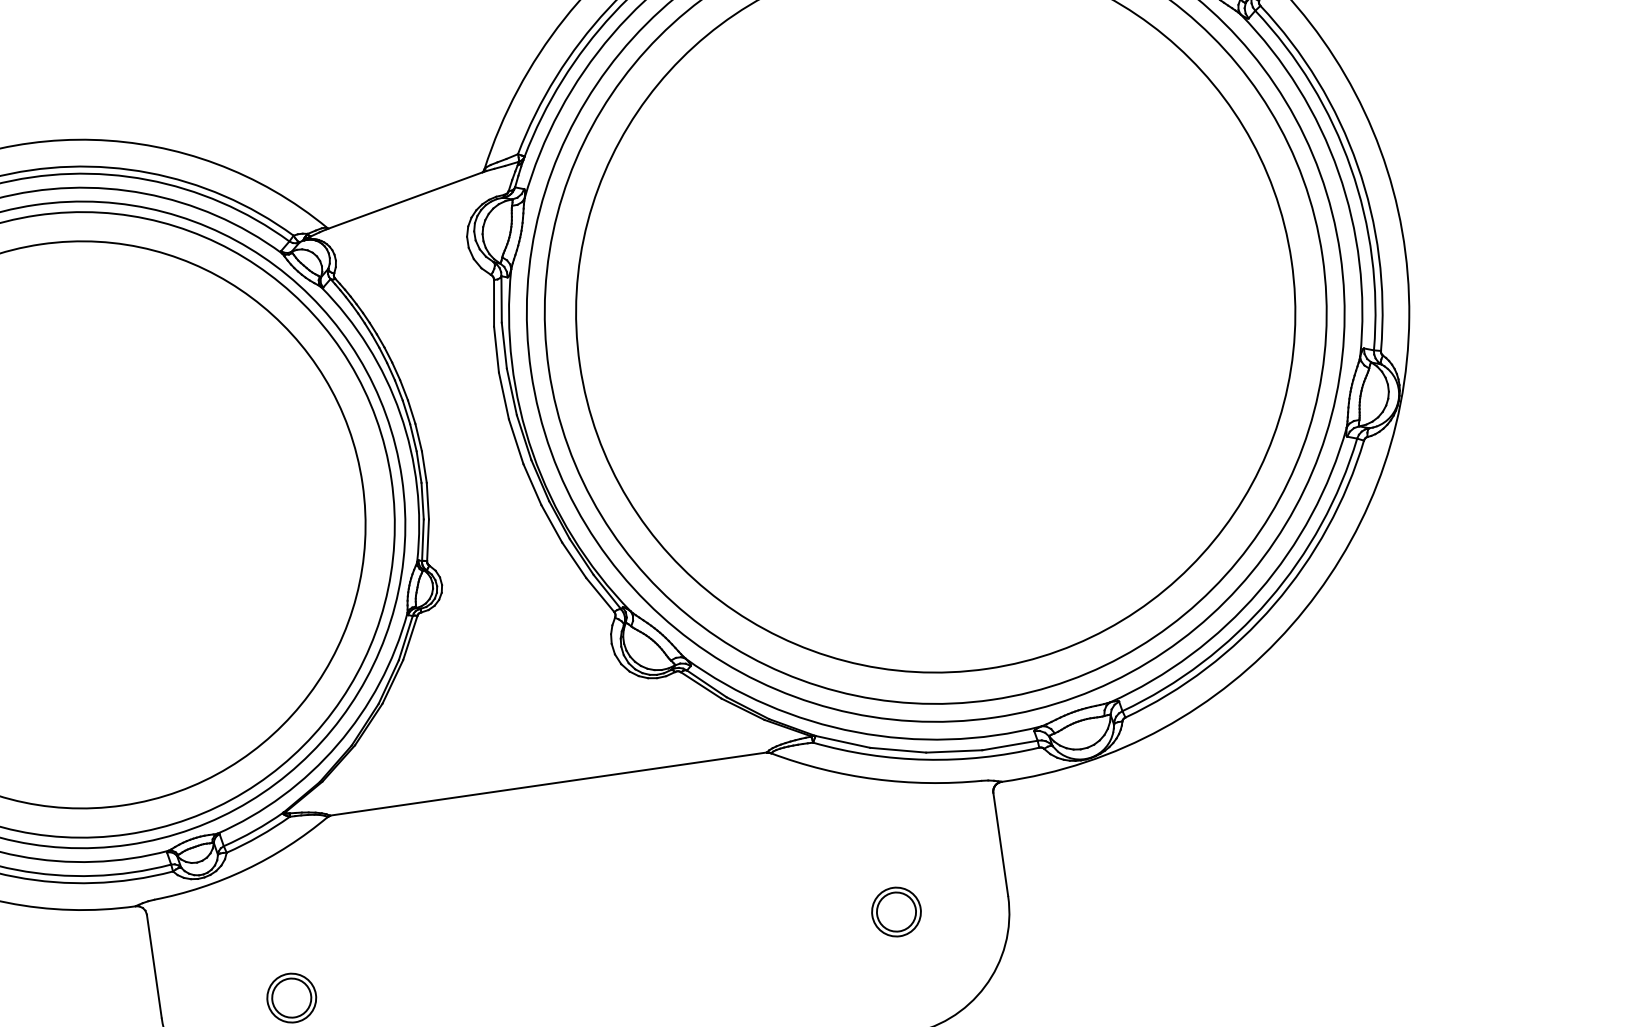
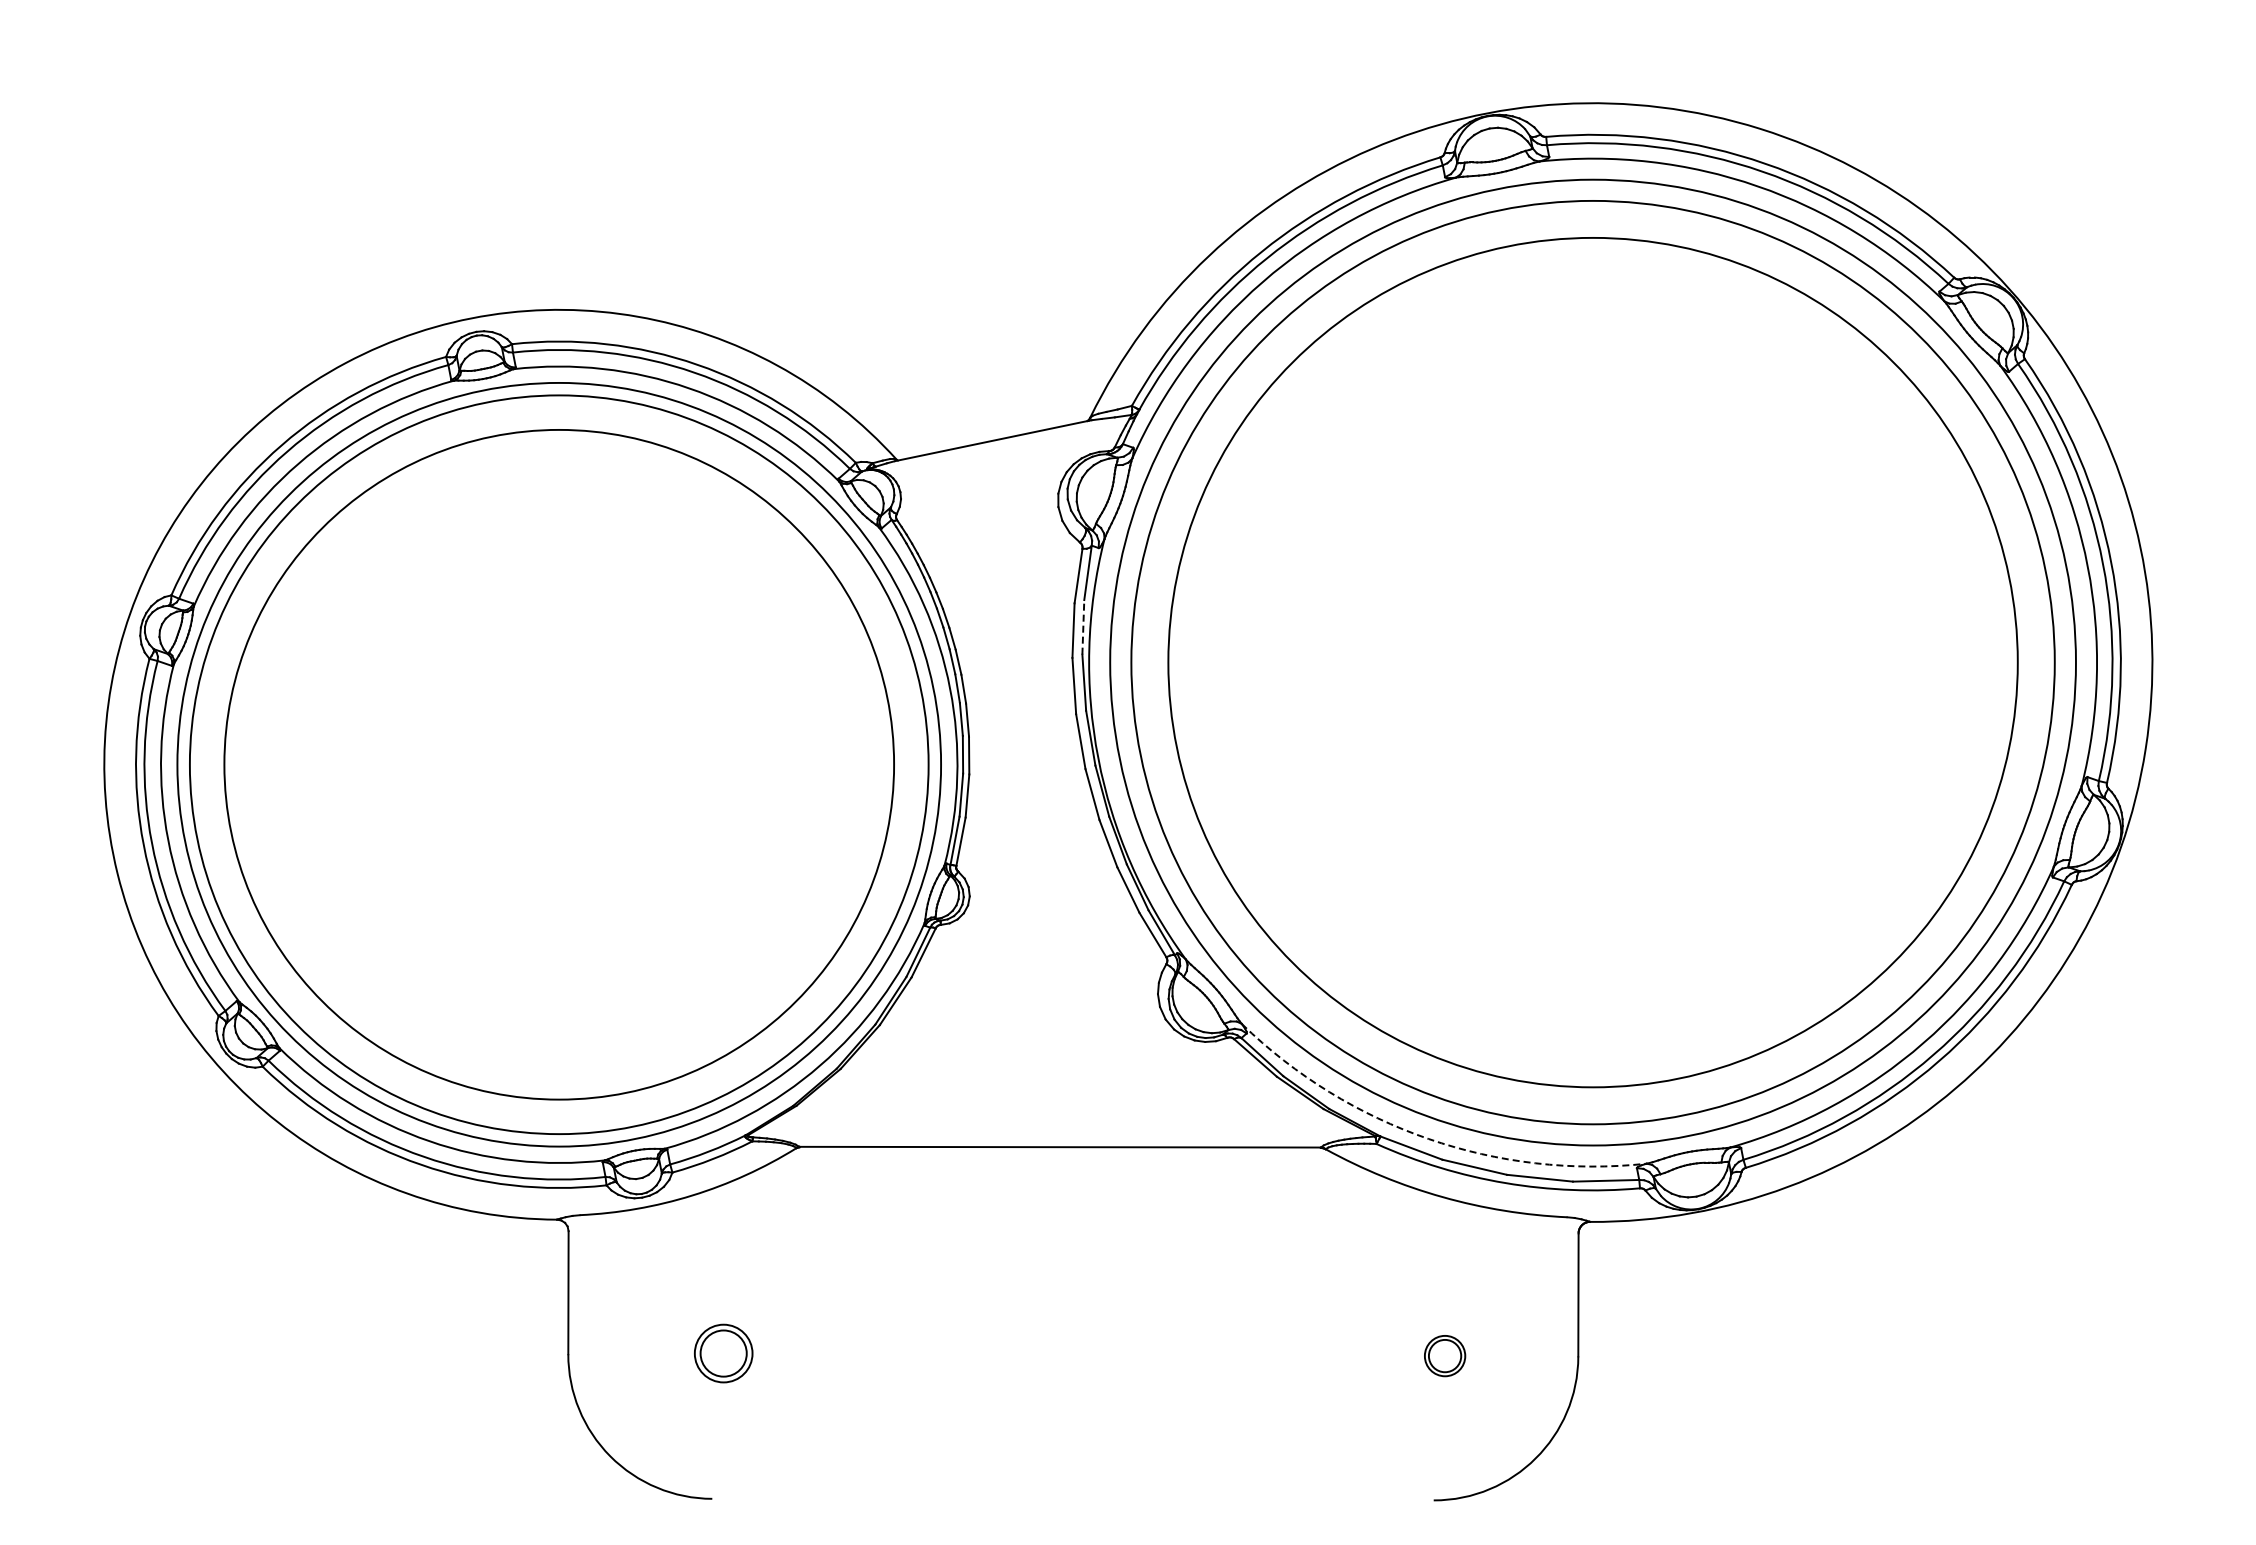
line: (504, 344) -> (1083, 626), solid -> dashed
arc: (856, 732) -> (1428, 1139), solid -> dashed
part: (895, 911) -> (1444, 1355), size x0.7

